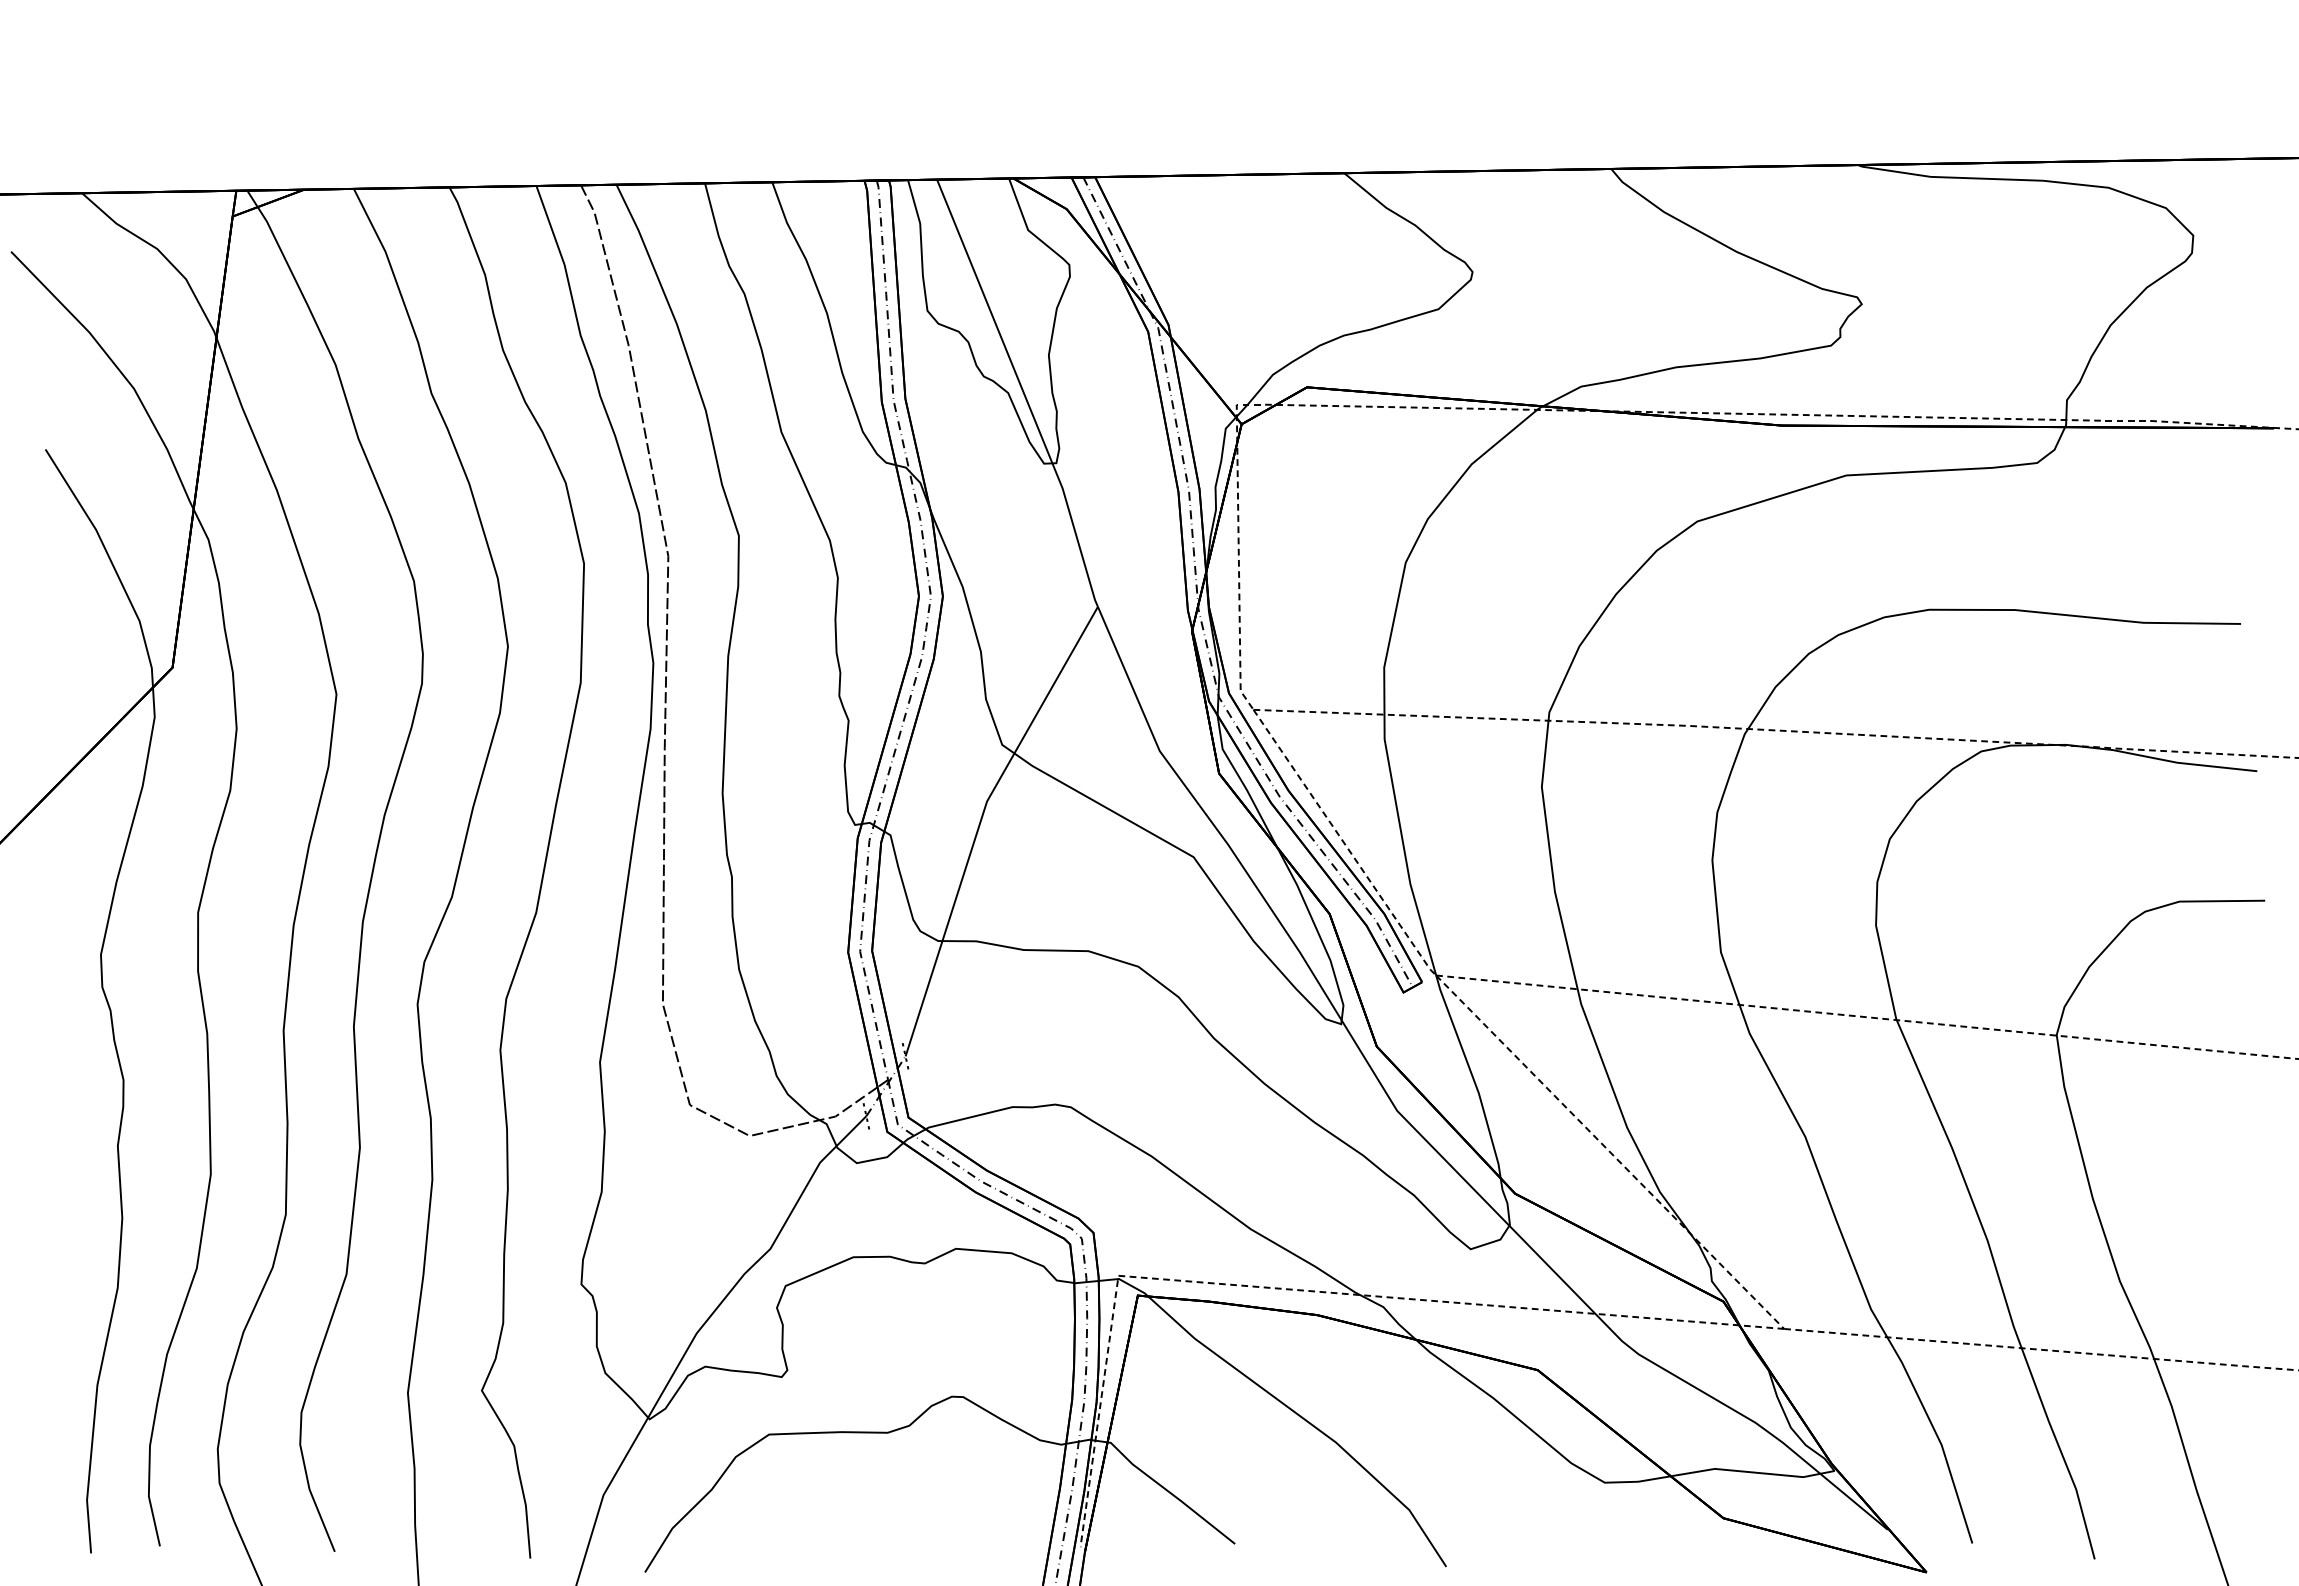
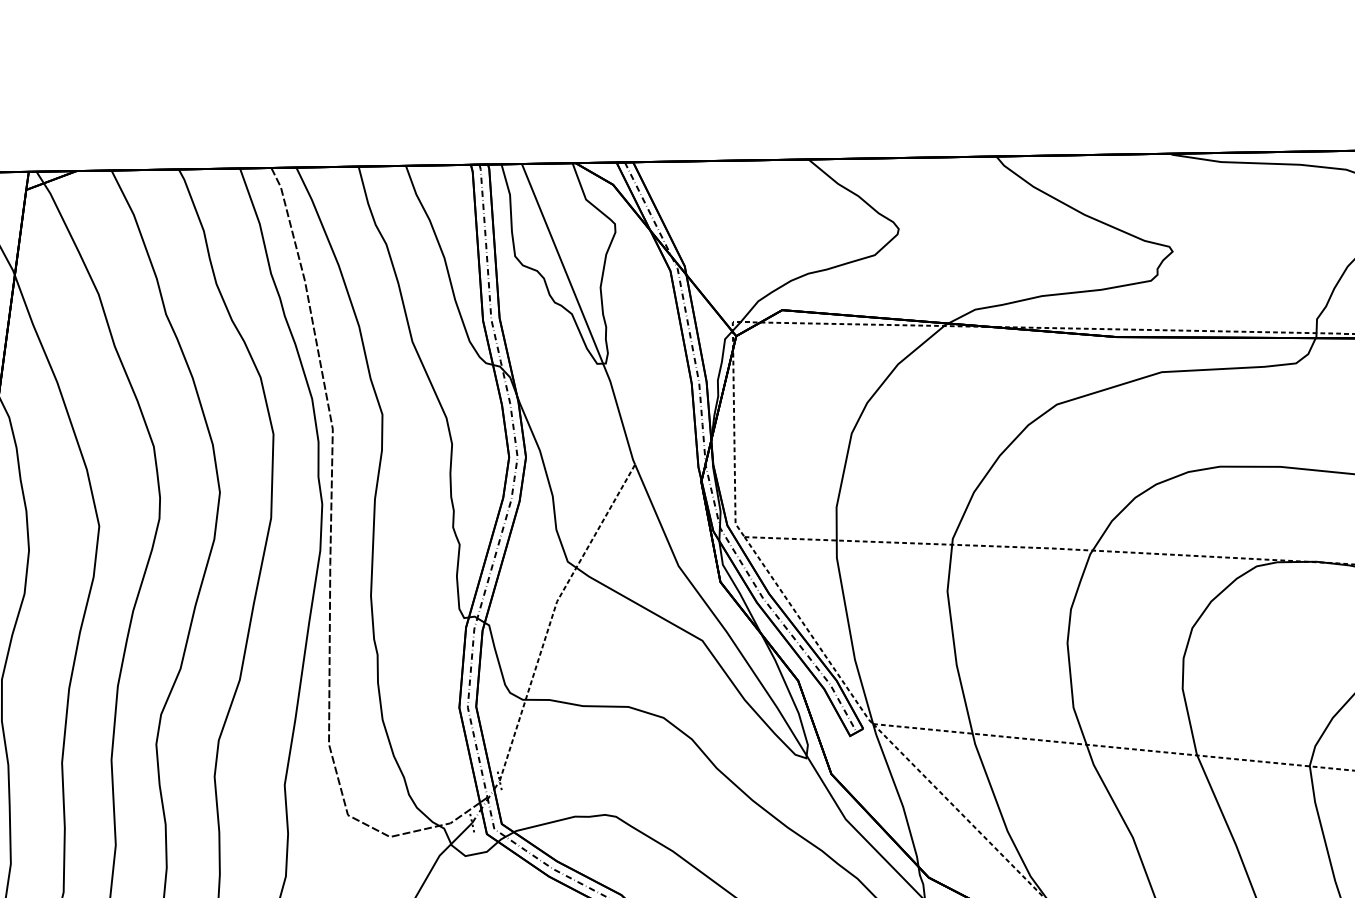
line: (980, 821) -> (552, 615), solid -> dashed

